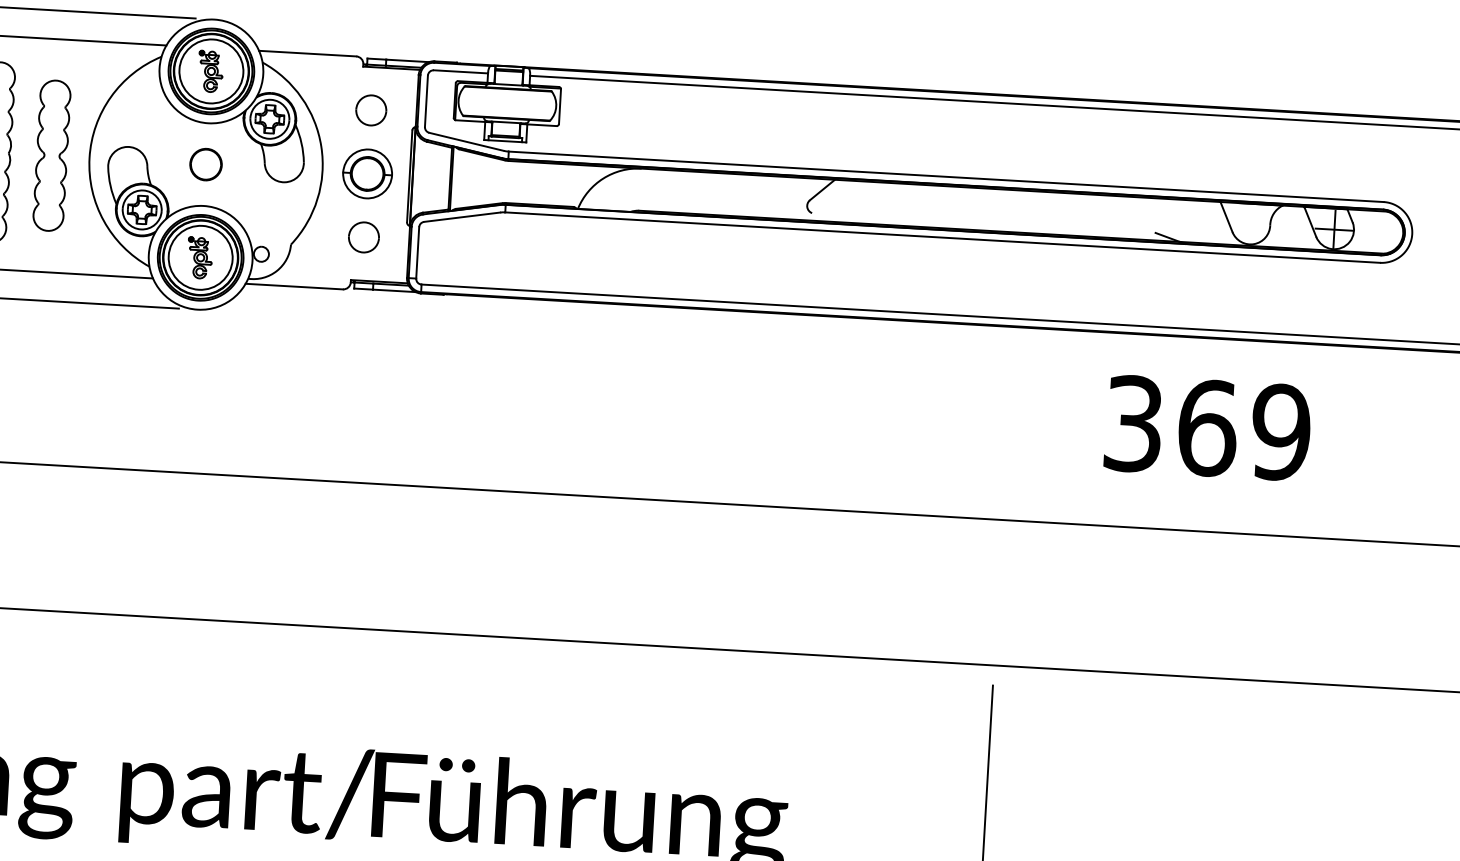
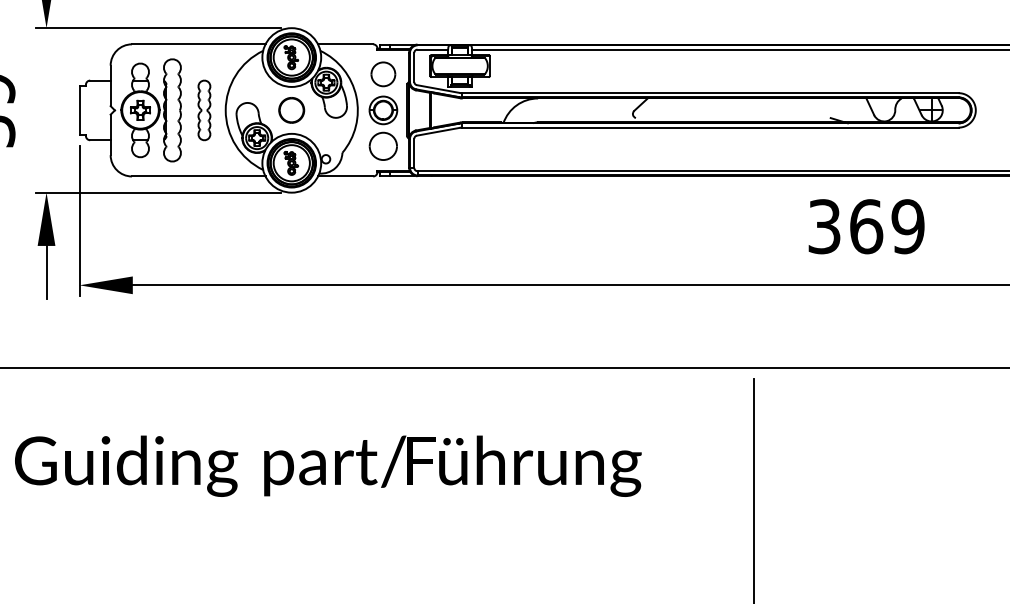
part: (371, 110) -> (383, 74), size x1.4
part: (52, 155) -> (204, 110), size x0.7
part: (205, 164) -> (291, 110), size x1.4
part: (364, 237) -> (383, 146), size x1.6

